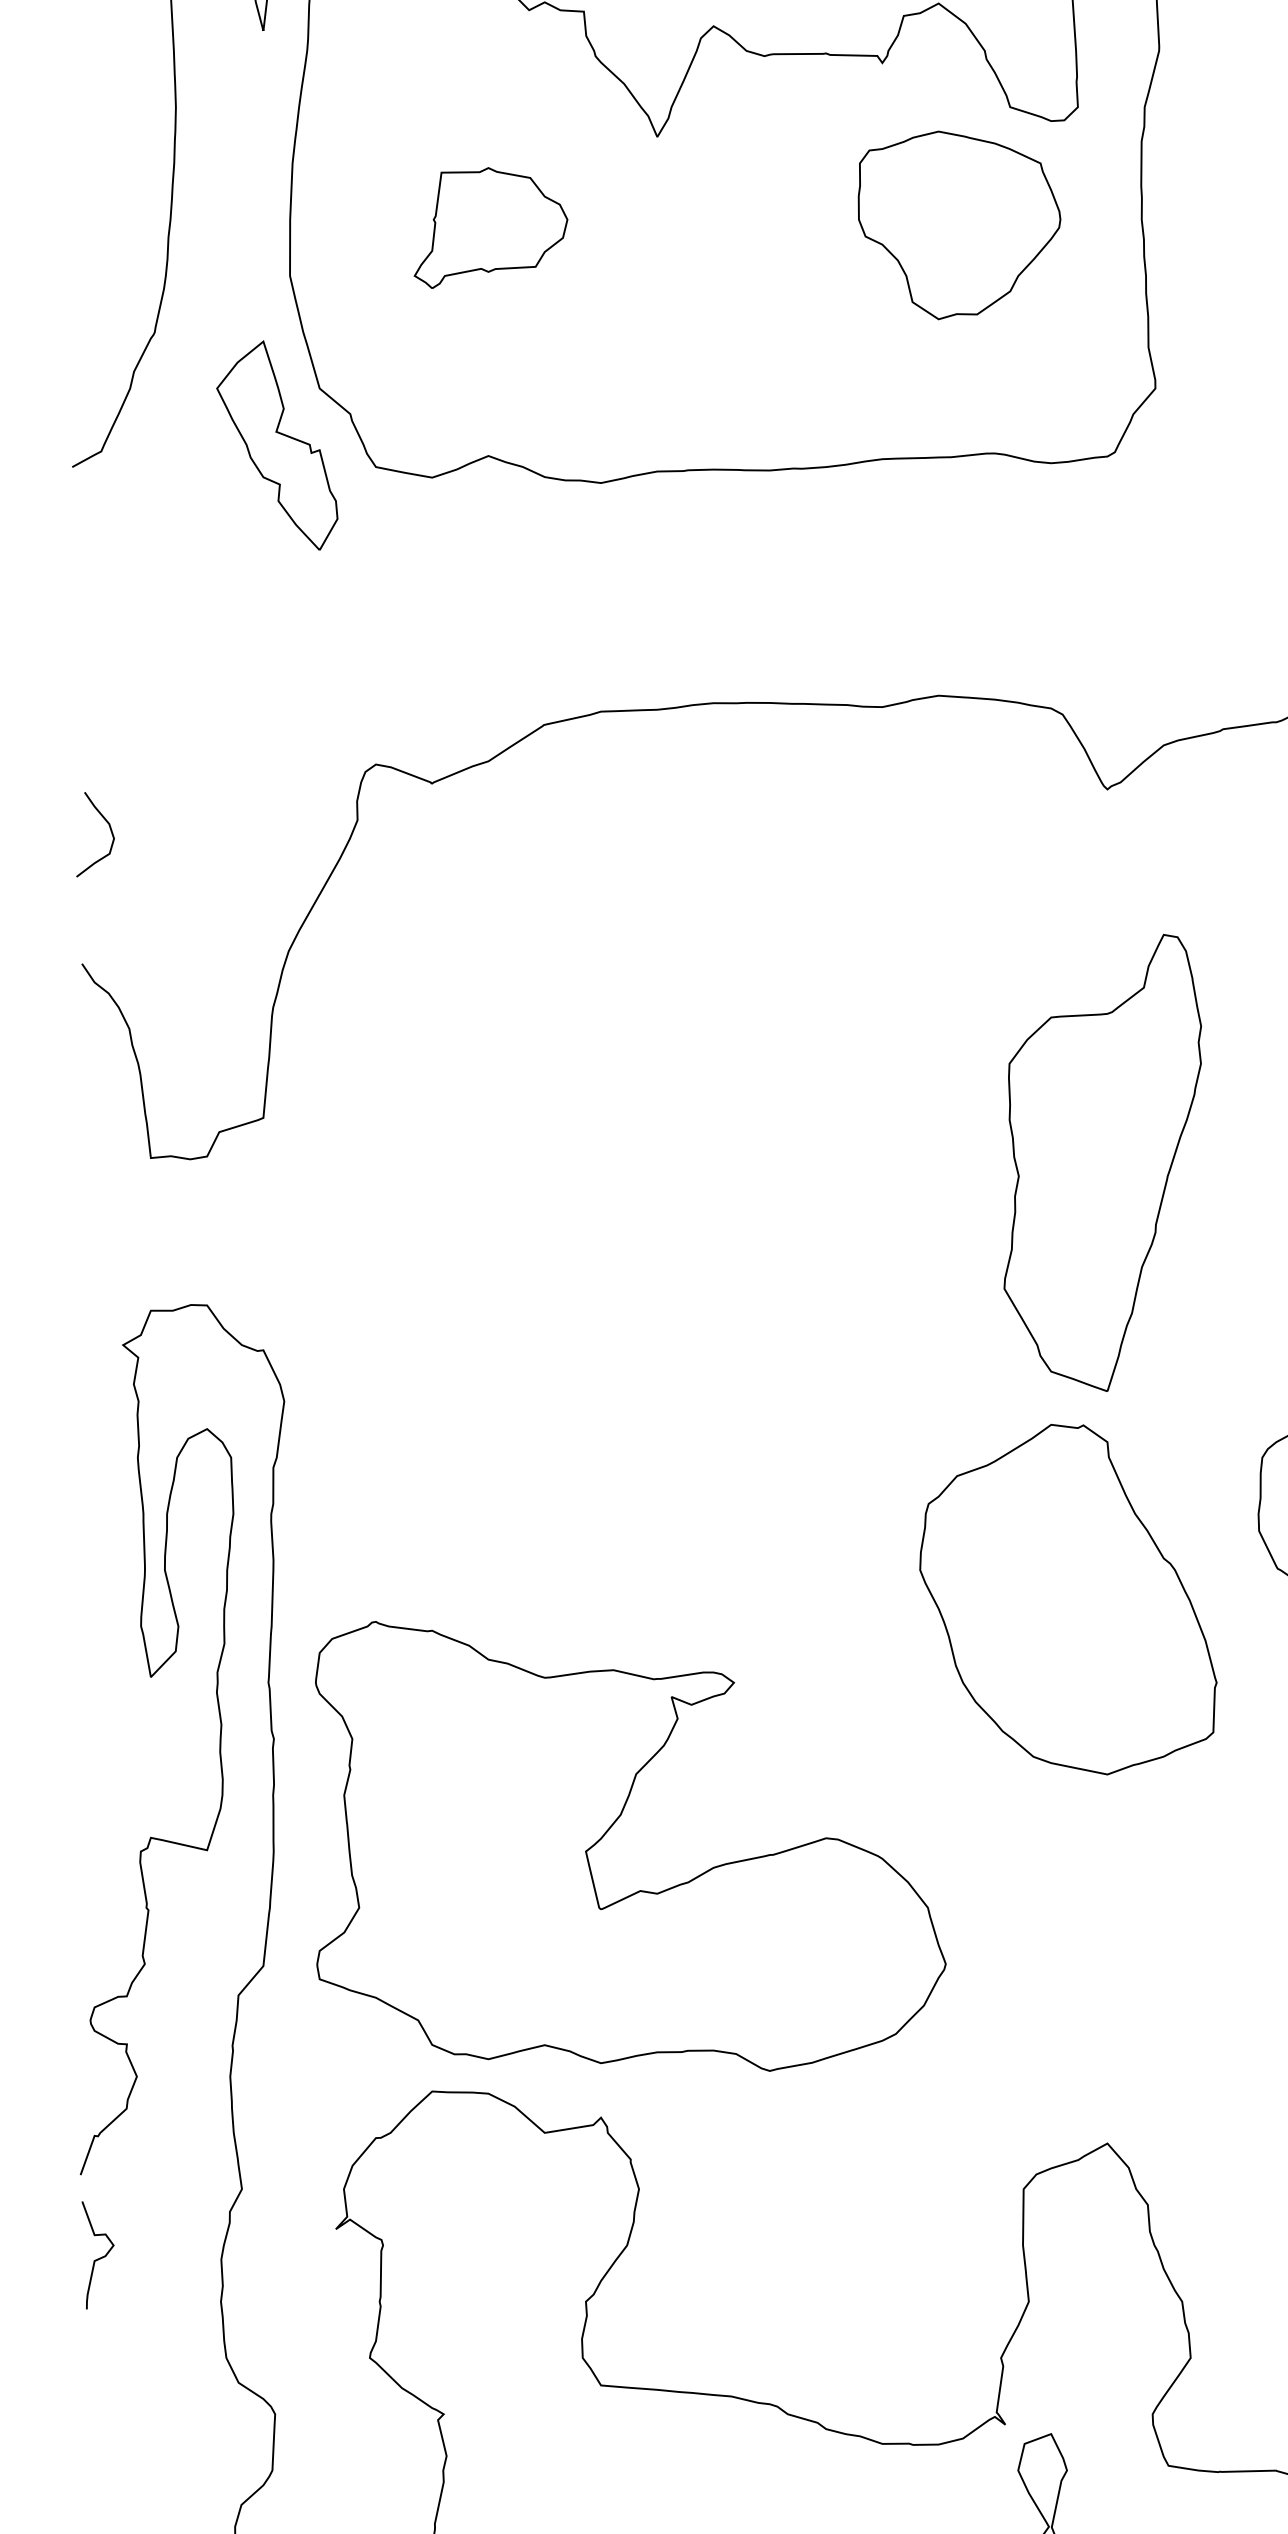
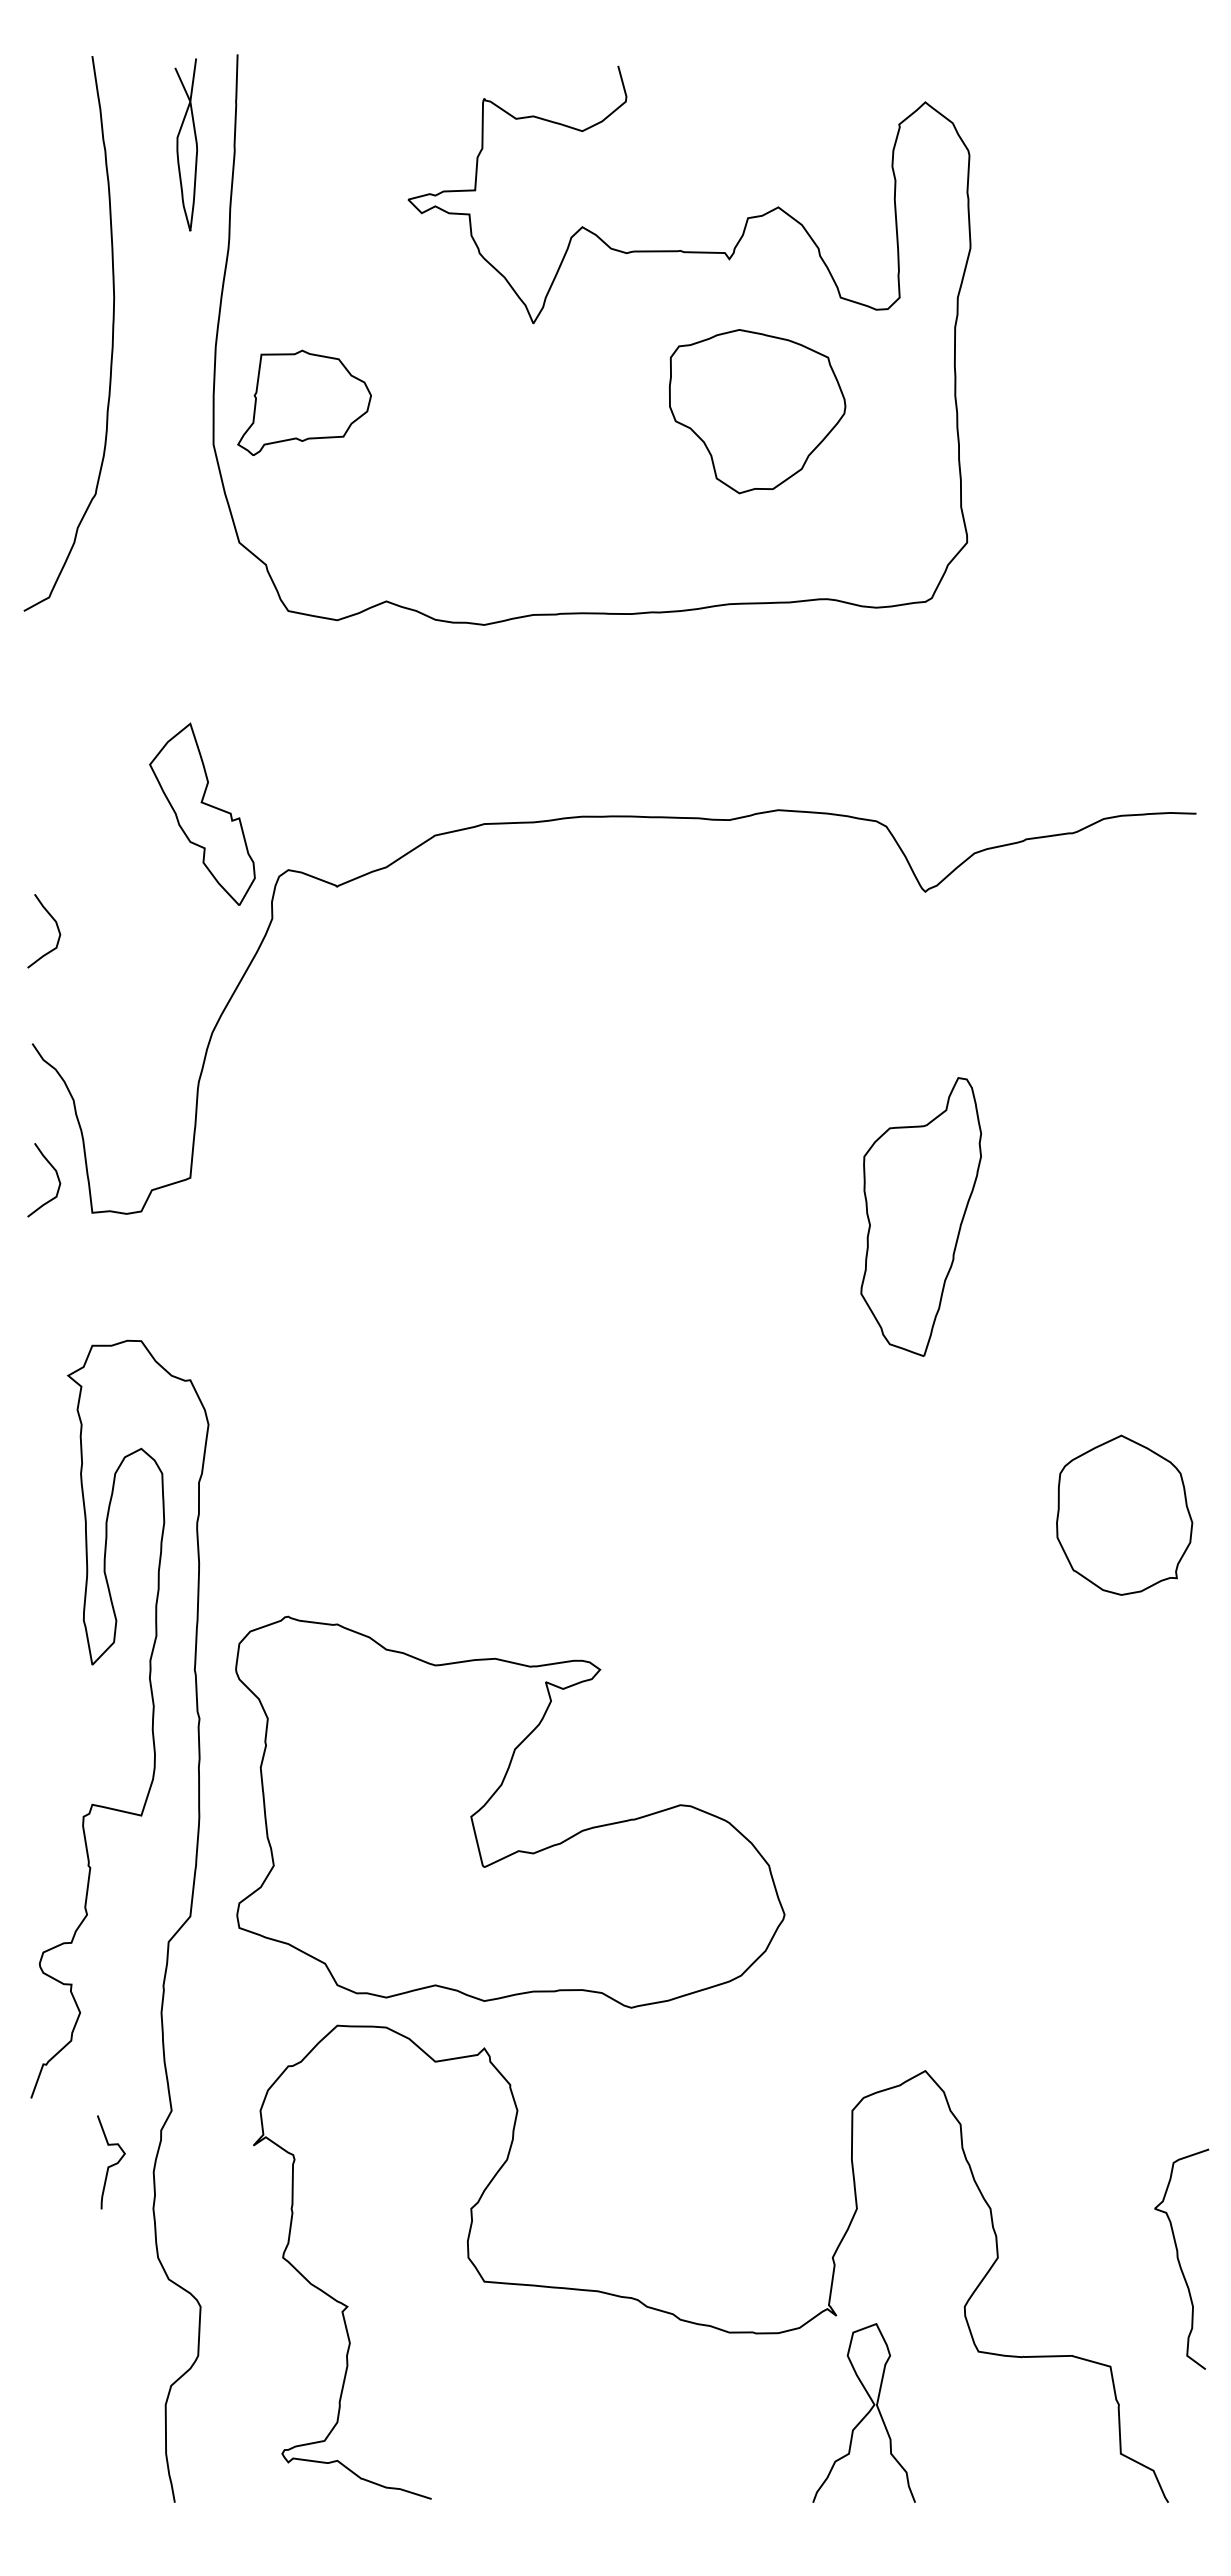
part: (959, 225) -> (757, 411), moved
part: (490, 227) -> (304, 402), moved
part: (277, 444) -> (202, 813), moved
curve: (109, 1115) -> (56, 1175), added
part: (1101, 1162) -> (920, 1216), size x0.7
part: (1068, 1599) -> (891, 1597), removed
curve: (98, 2257) -> (111, 2164), moved

